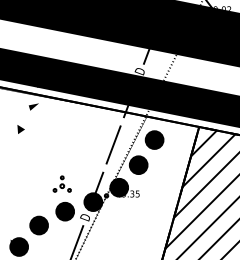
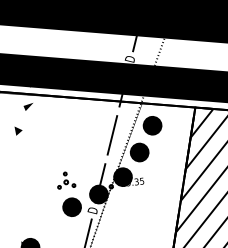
part: (38, 225) -> (47, 224), removed

